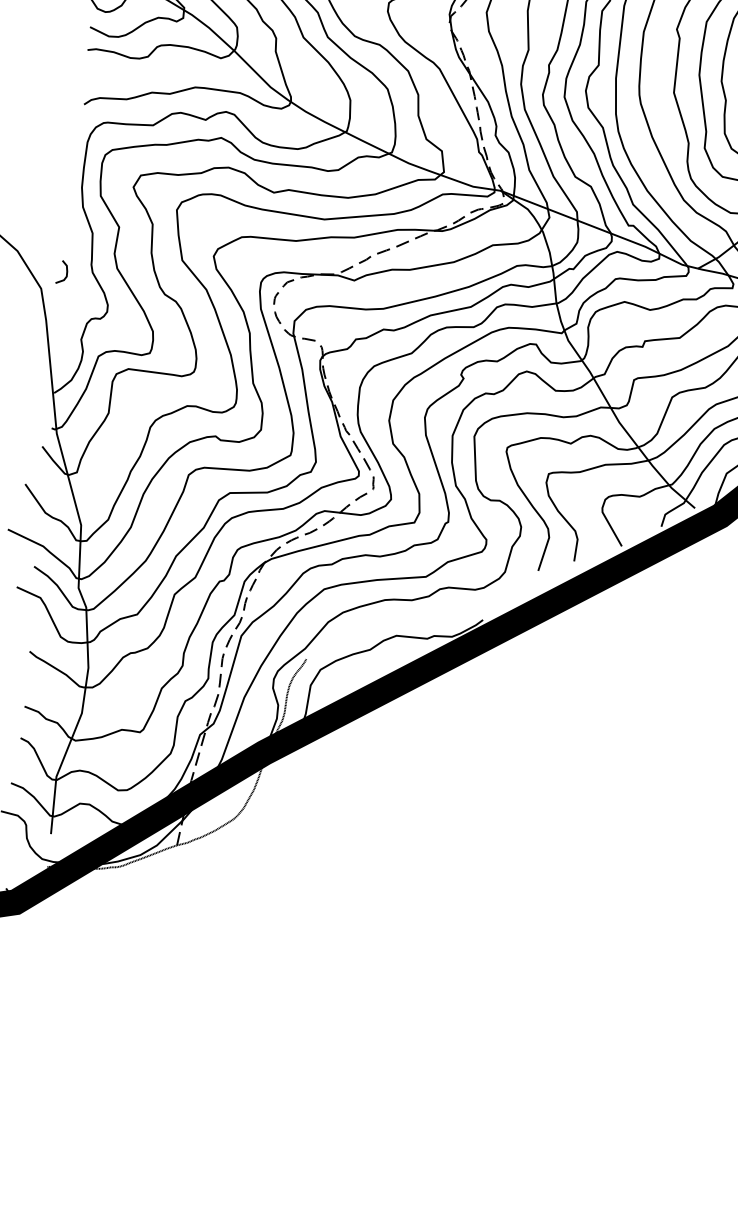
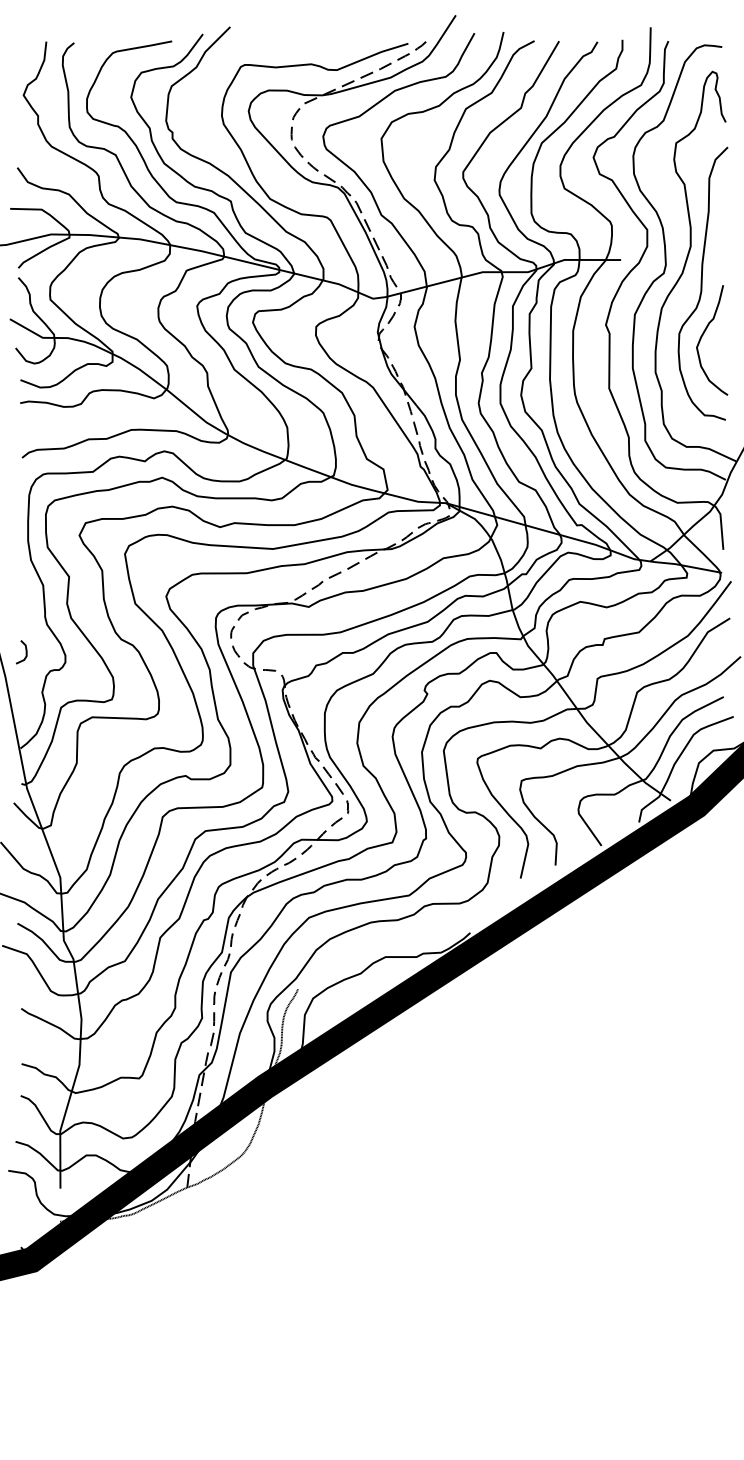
curve: (65, 272) -> (25, 652), moved

